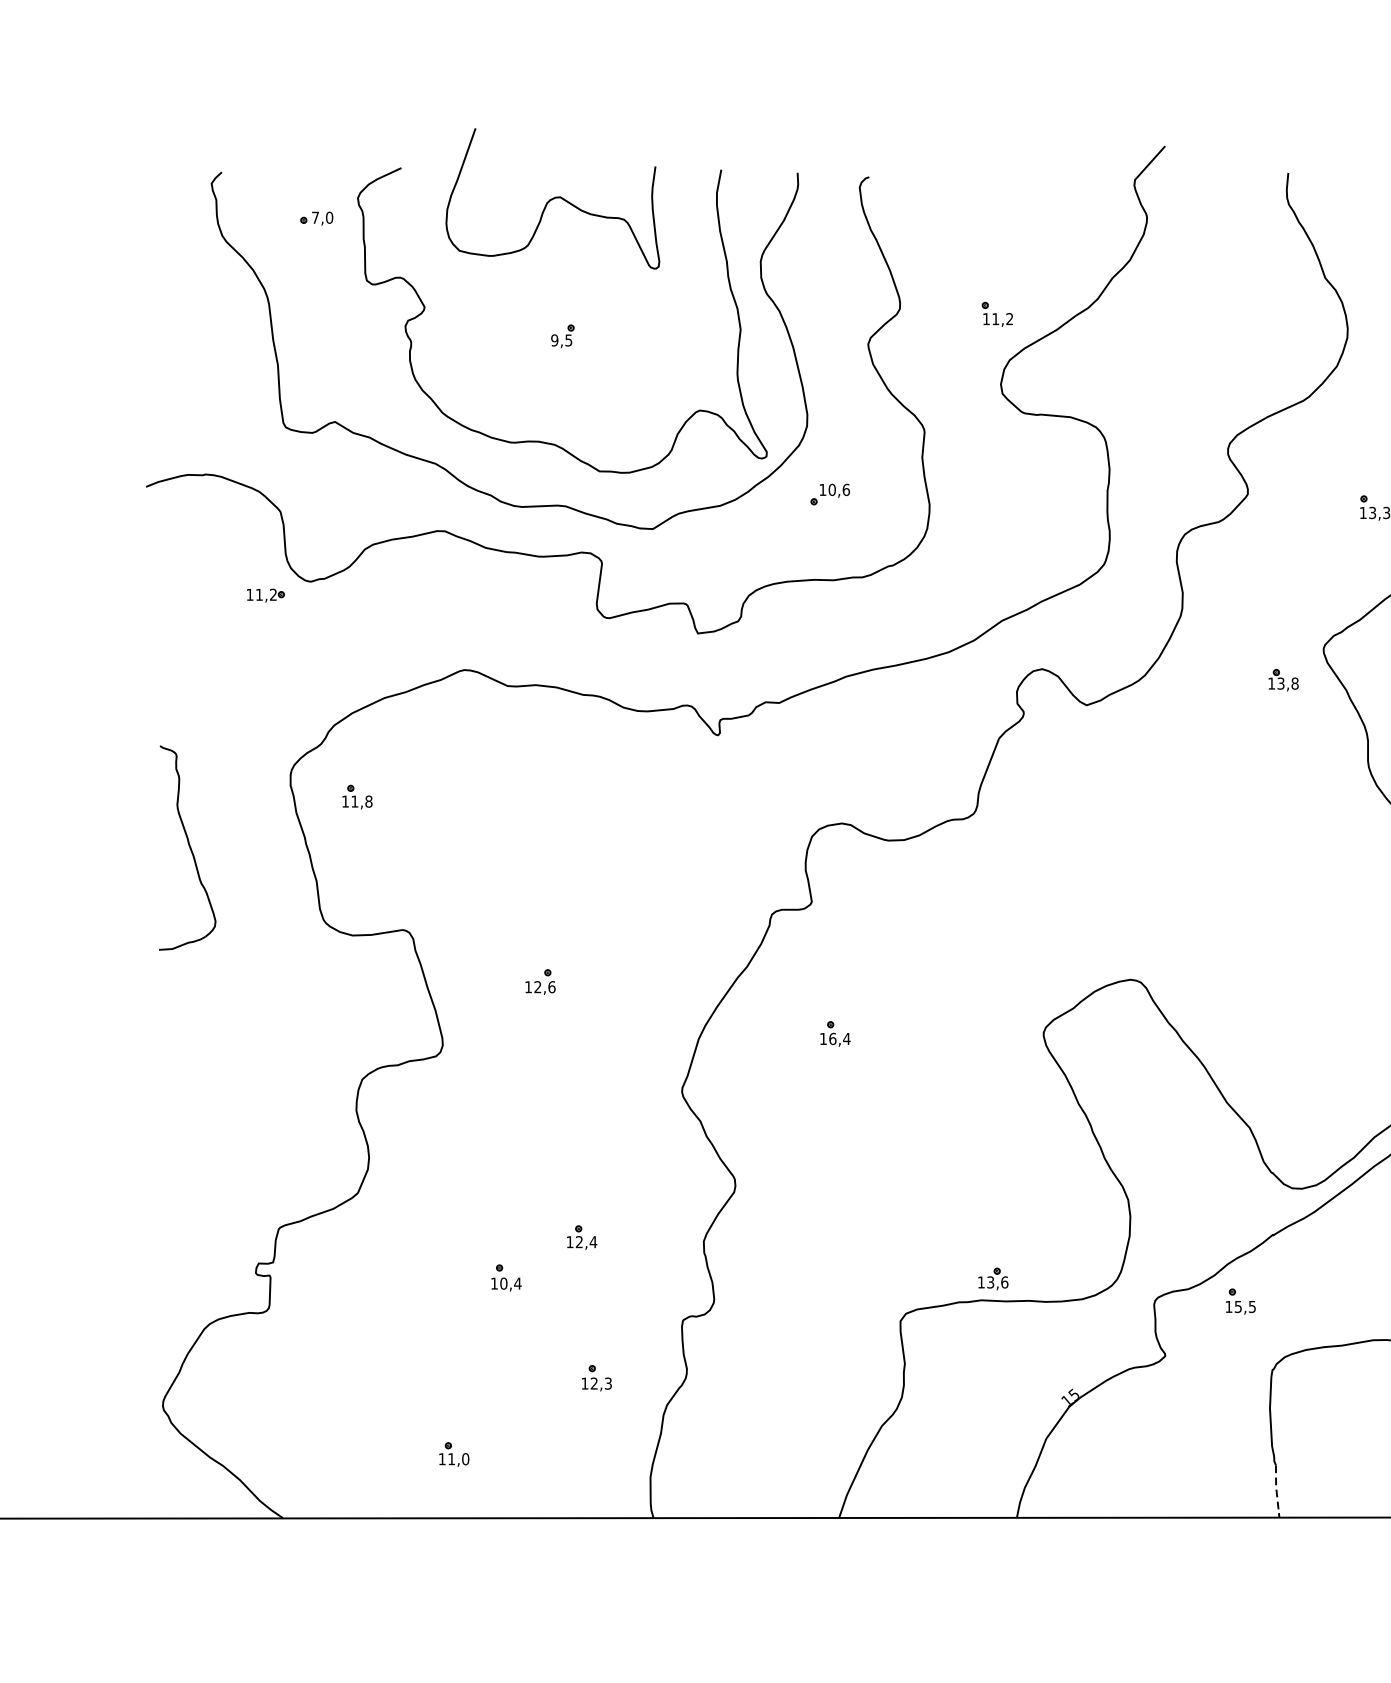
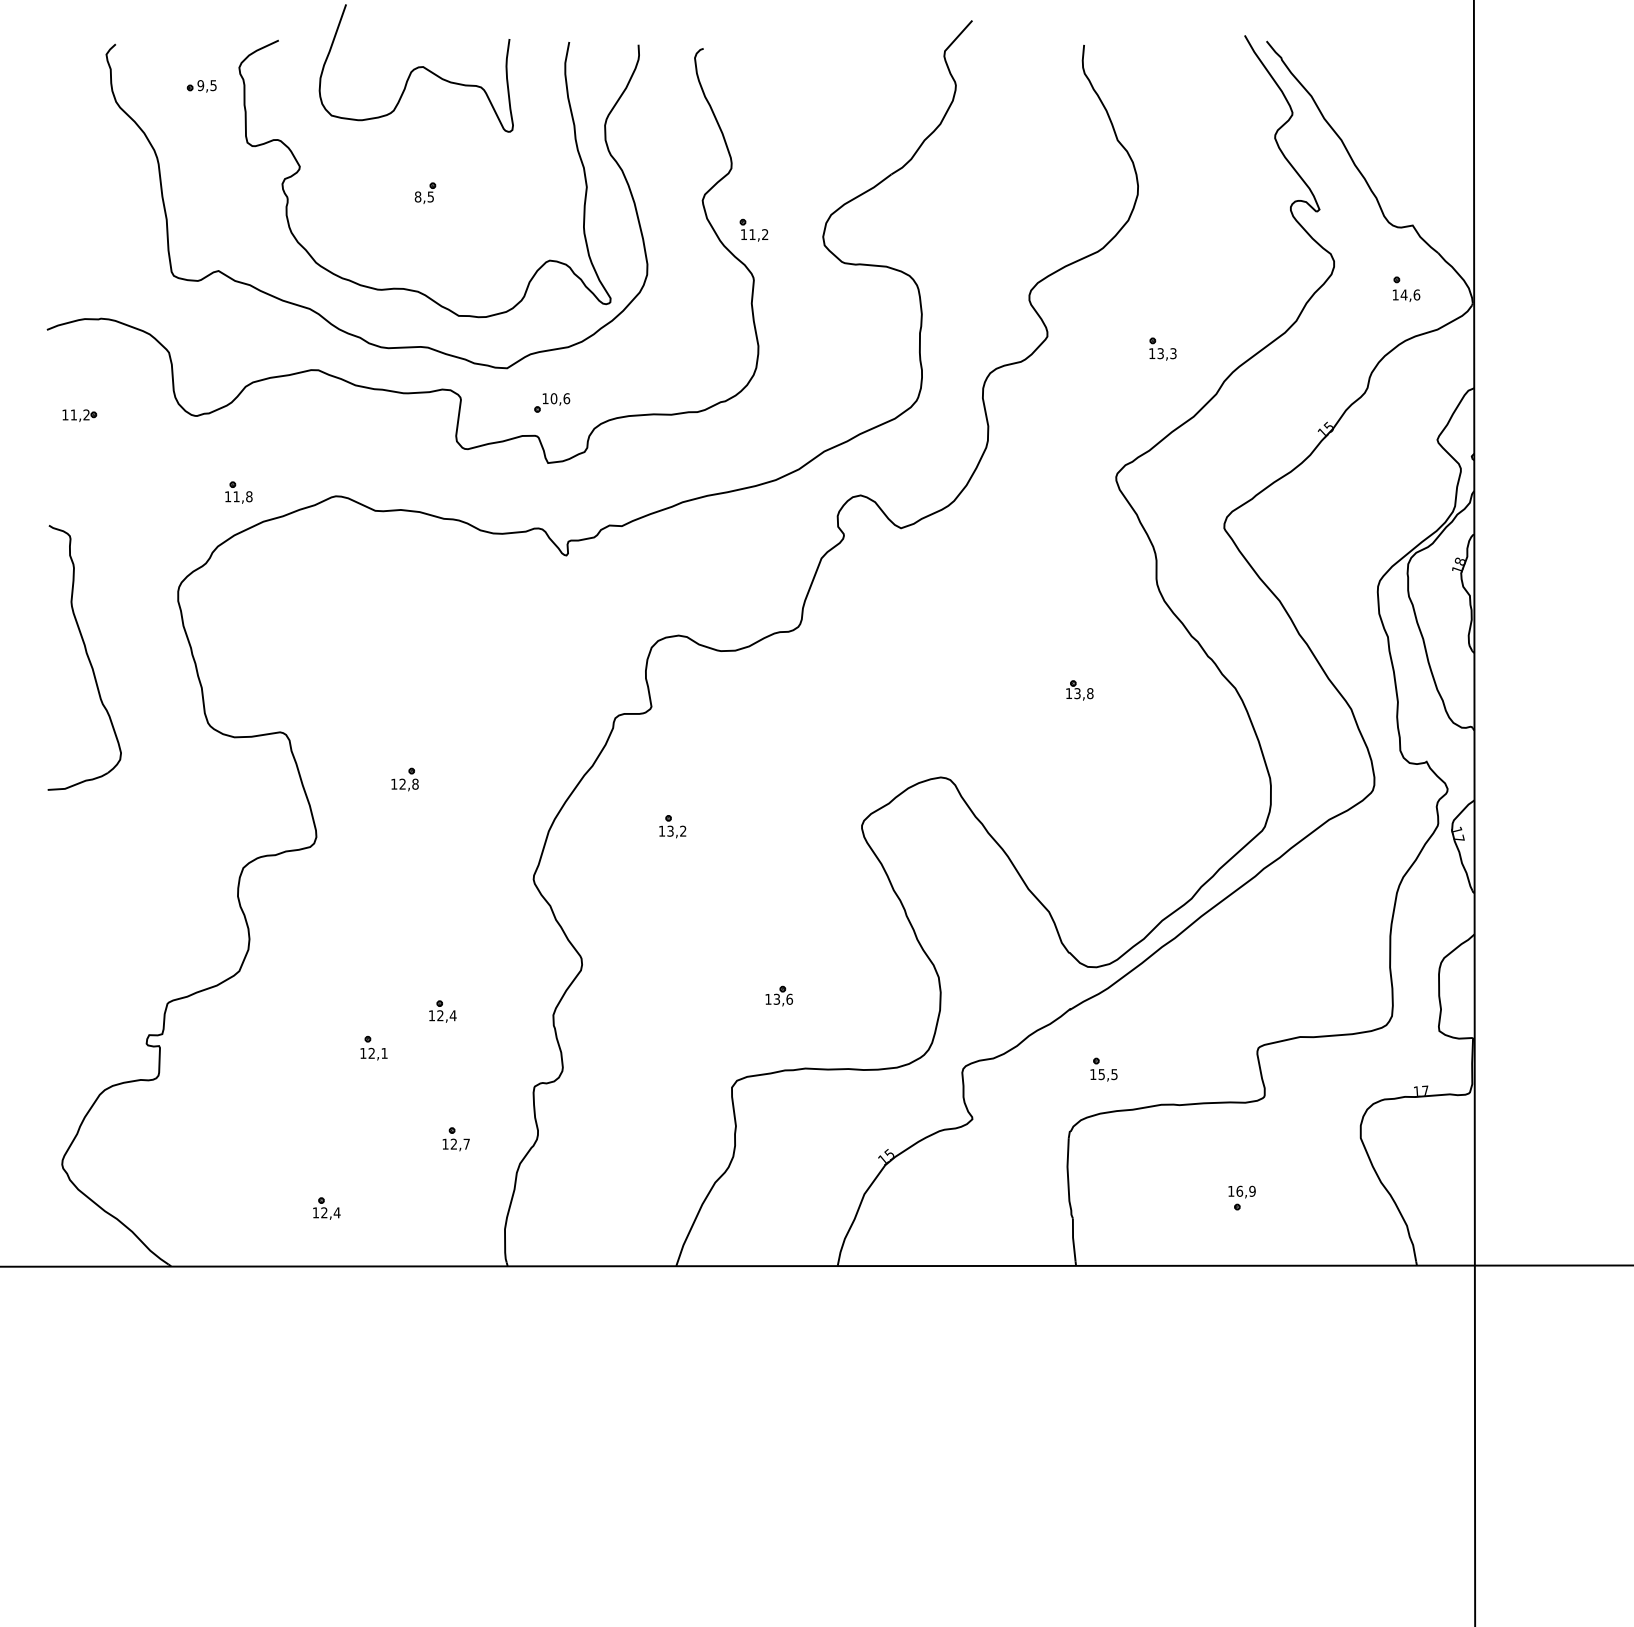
text: (321, 217) -> (206, 85), 7,0 -> 9,5
part: (996, 313) -> (753, 229), moved
text: (554, 339) -> (417, 196), 9,5 -> 8,5
part: (830, 494) -> (552, 402), moved
part: (265, 595) -> (79, 415), moved
part: (1283, 680) -> (1079, 690), moved
part: (357, 796) -> (238, 492), moved
part: (187, 847) -> (84, 657), size x1.43
text: (551, 986) -> (415, 783), 12,6 -> 12,8
text: (839, 1038) -> (676, 830), 16,4 -> 13,2
part: (992, 1278) -> (778, 995), moved
text: (511, 1283) -> (378, 1053), 10,4 -> 12,1
part: (1240, 1301) -> (1103, 1069), moved
text: (608, 1382) -> (466, 1143), 12,3 -> 12,7
text: (458, 1458) -> (330, 1212), 11,0 -> 12,4
line: (1276, 1489) -> (1073, 1240), dashed -> solid

